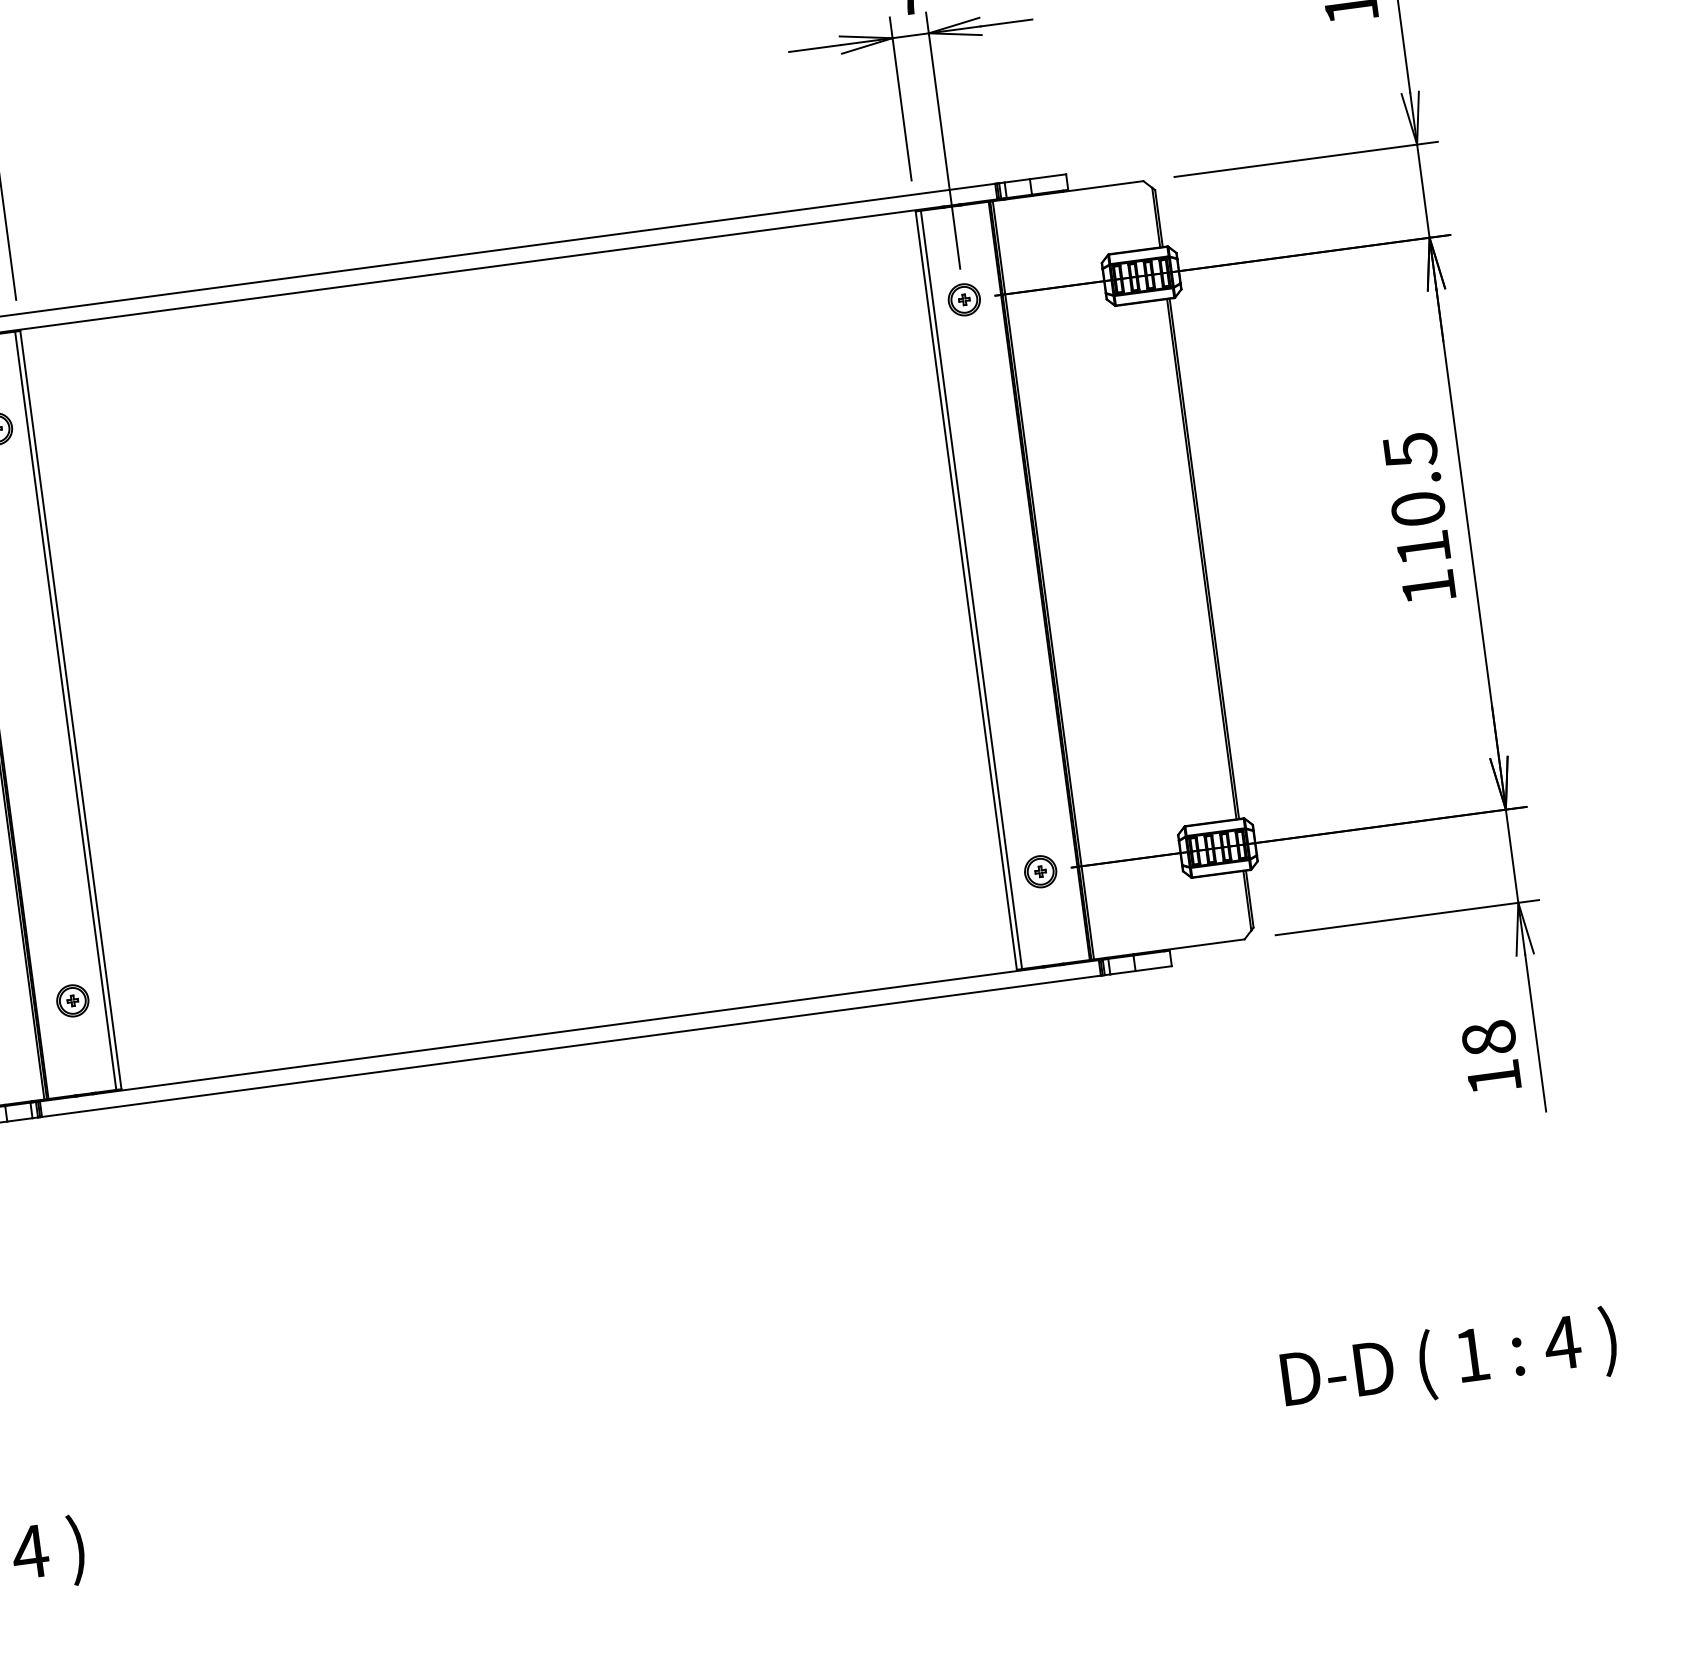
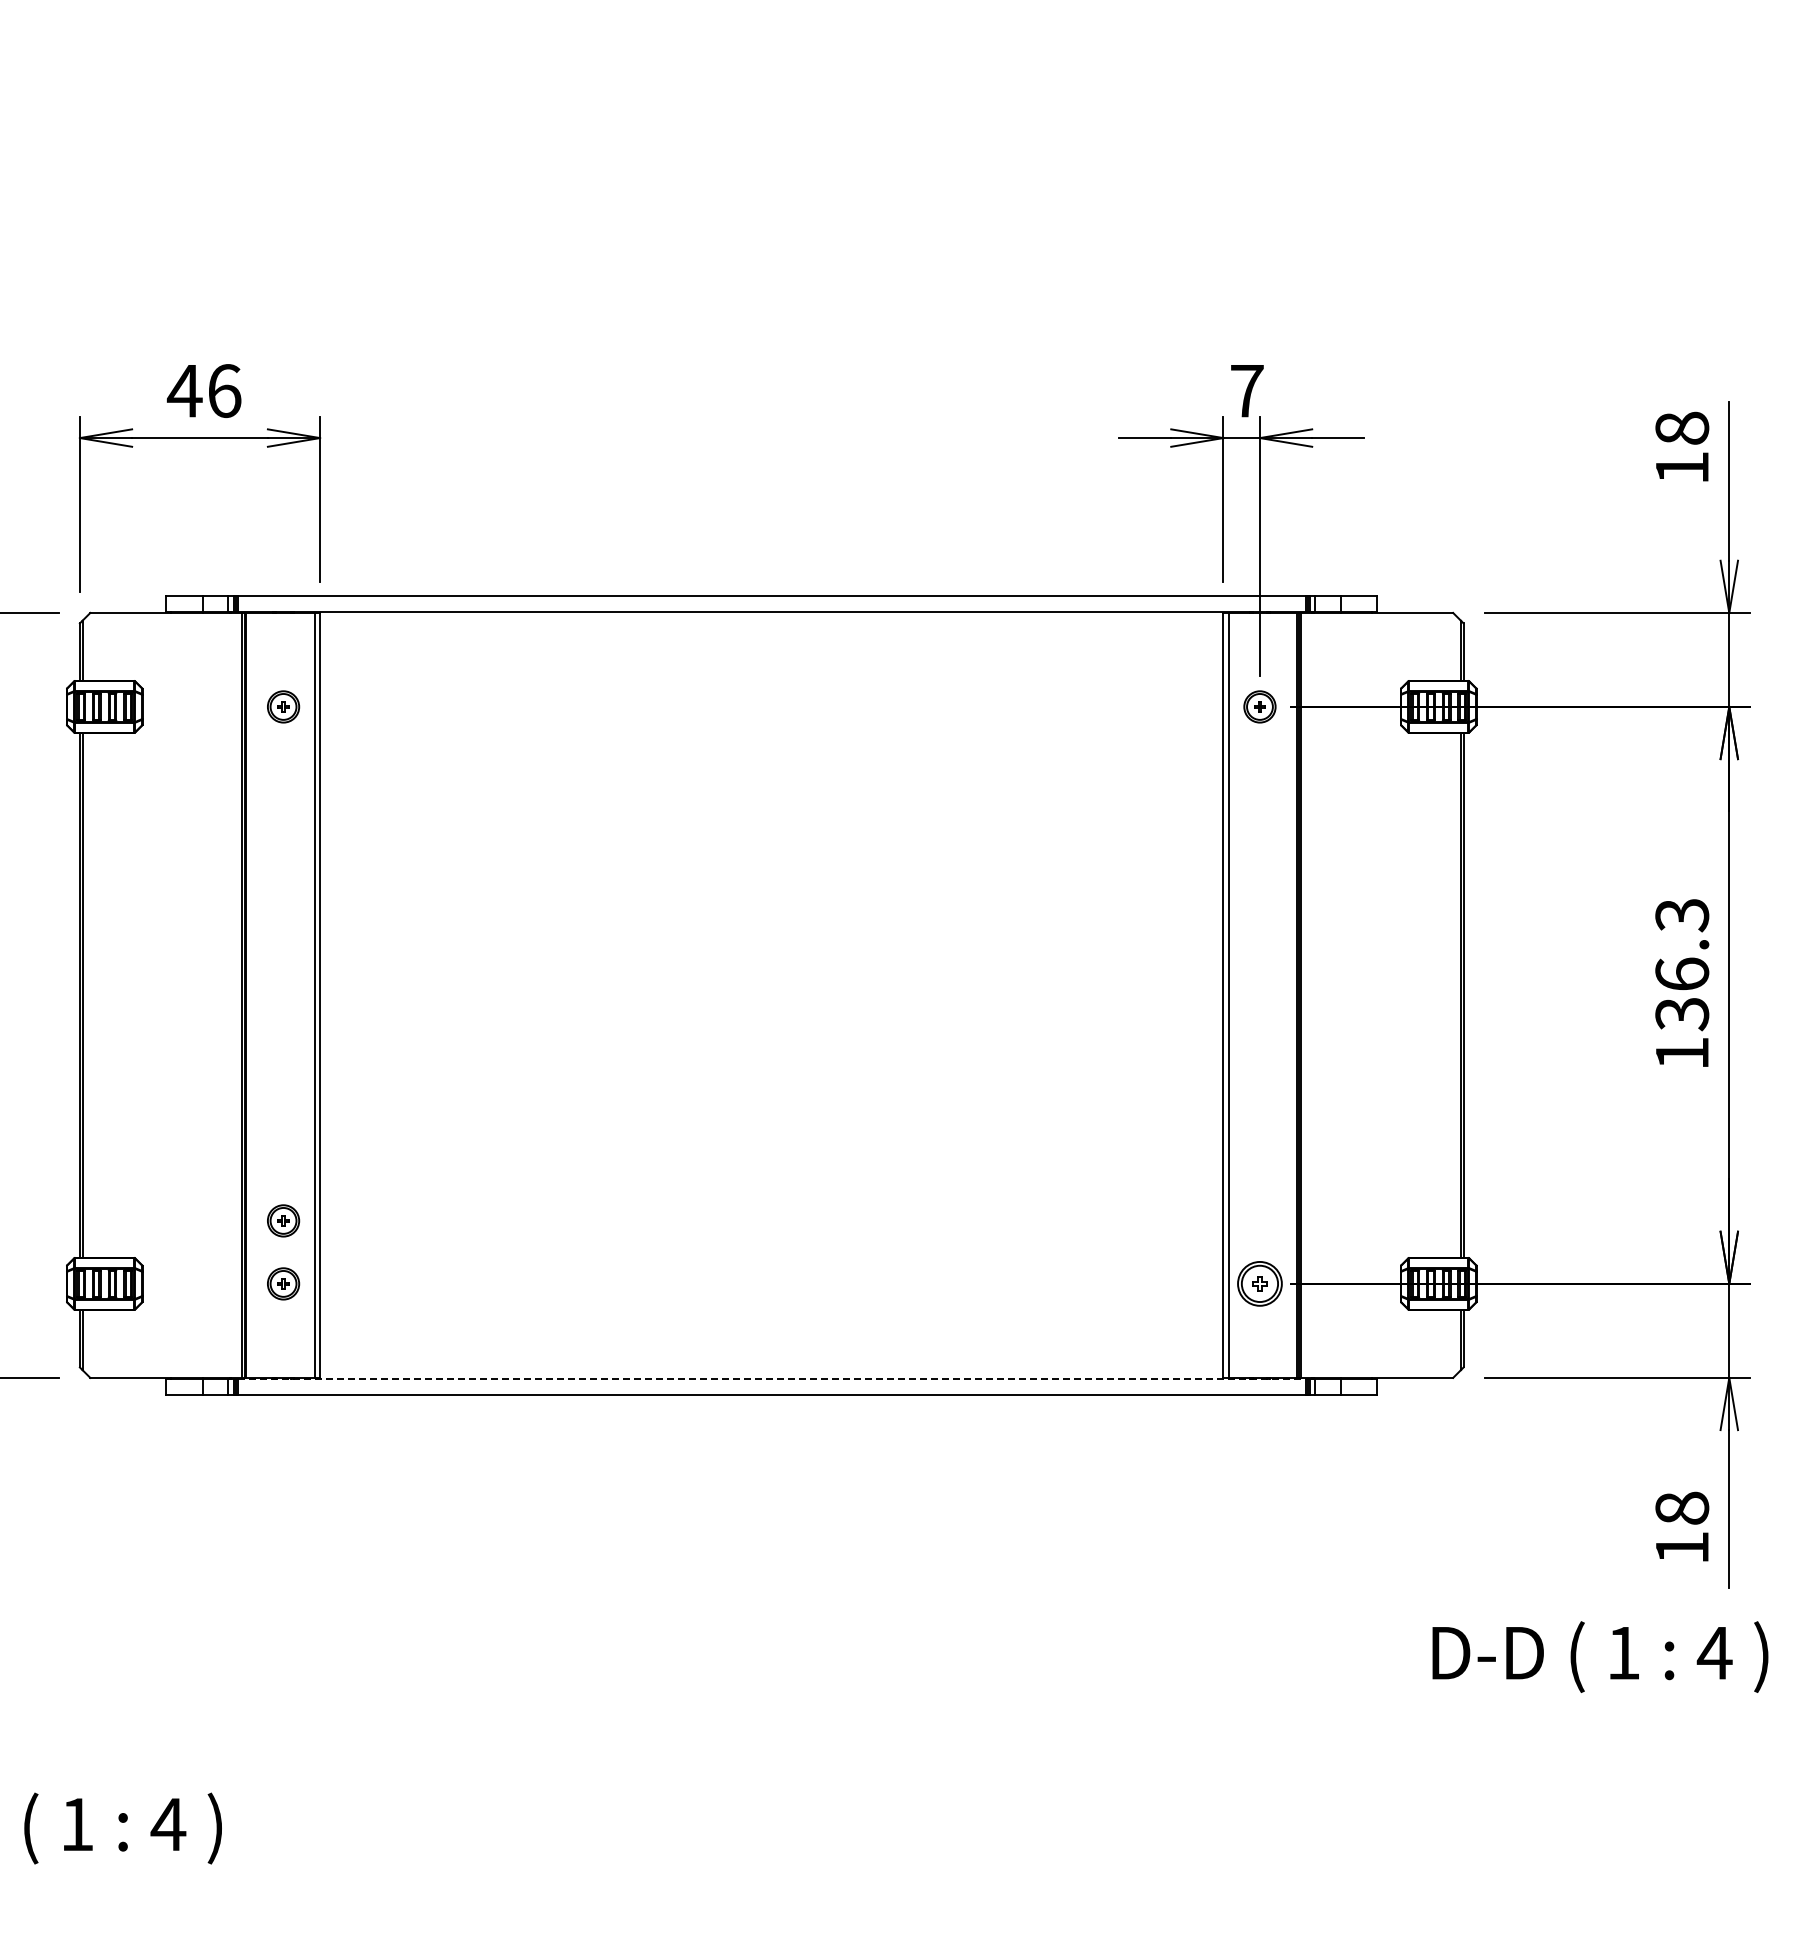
text: (1417, 500) -> (1682, 965), 110.5 -> 136.3
part: (1040, 871) -> (1259, 1283), size x1.4
part: (64, 938) -> (283, 1220), added
line: (570, 1030) -> (772, 1379), solid -> dashed
text: (1449, 1361) -> (1600, 1656), moved

